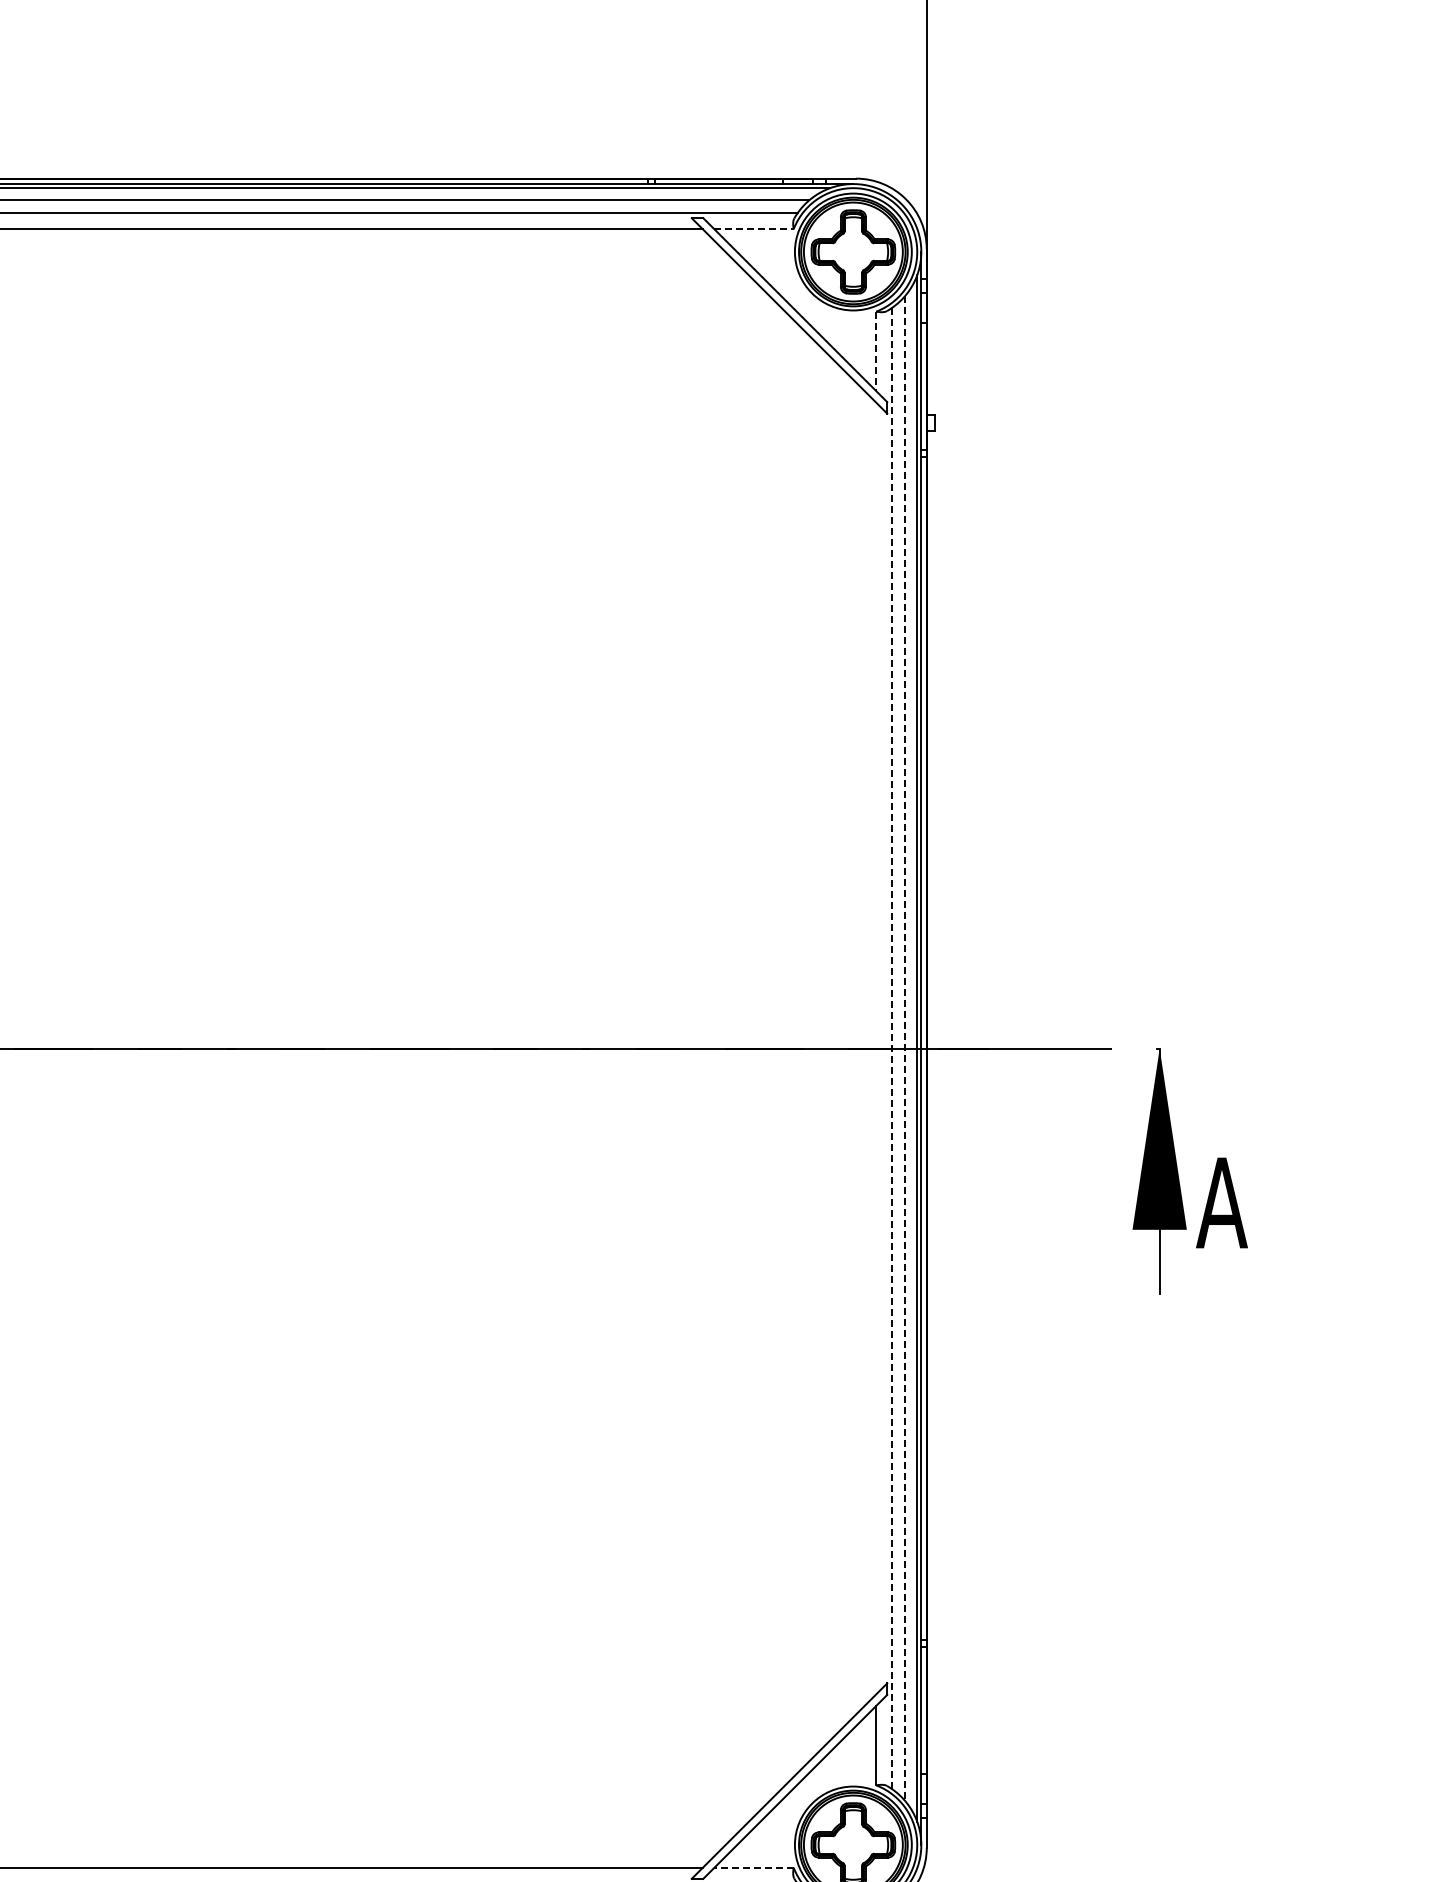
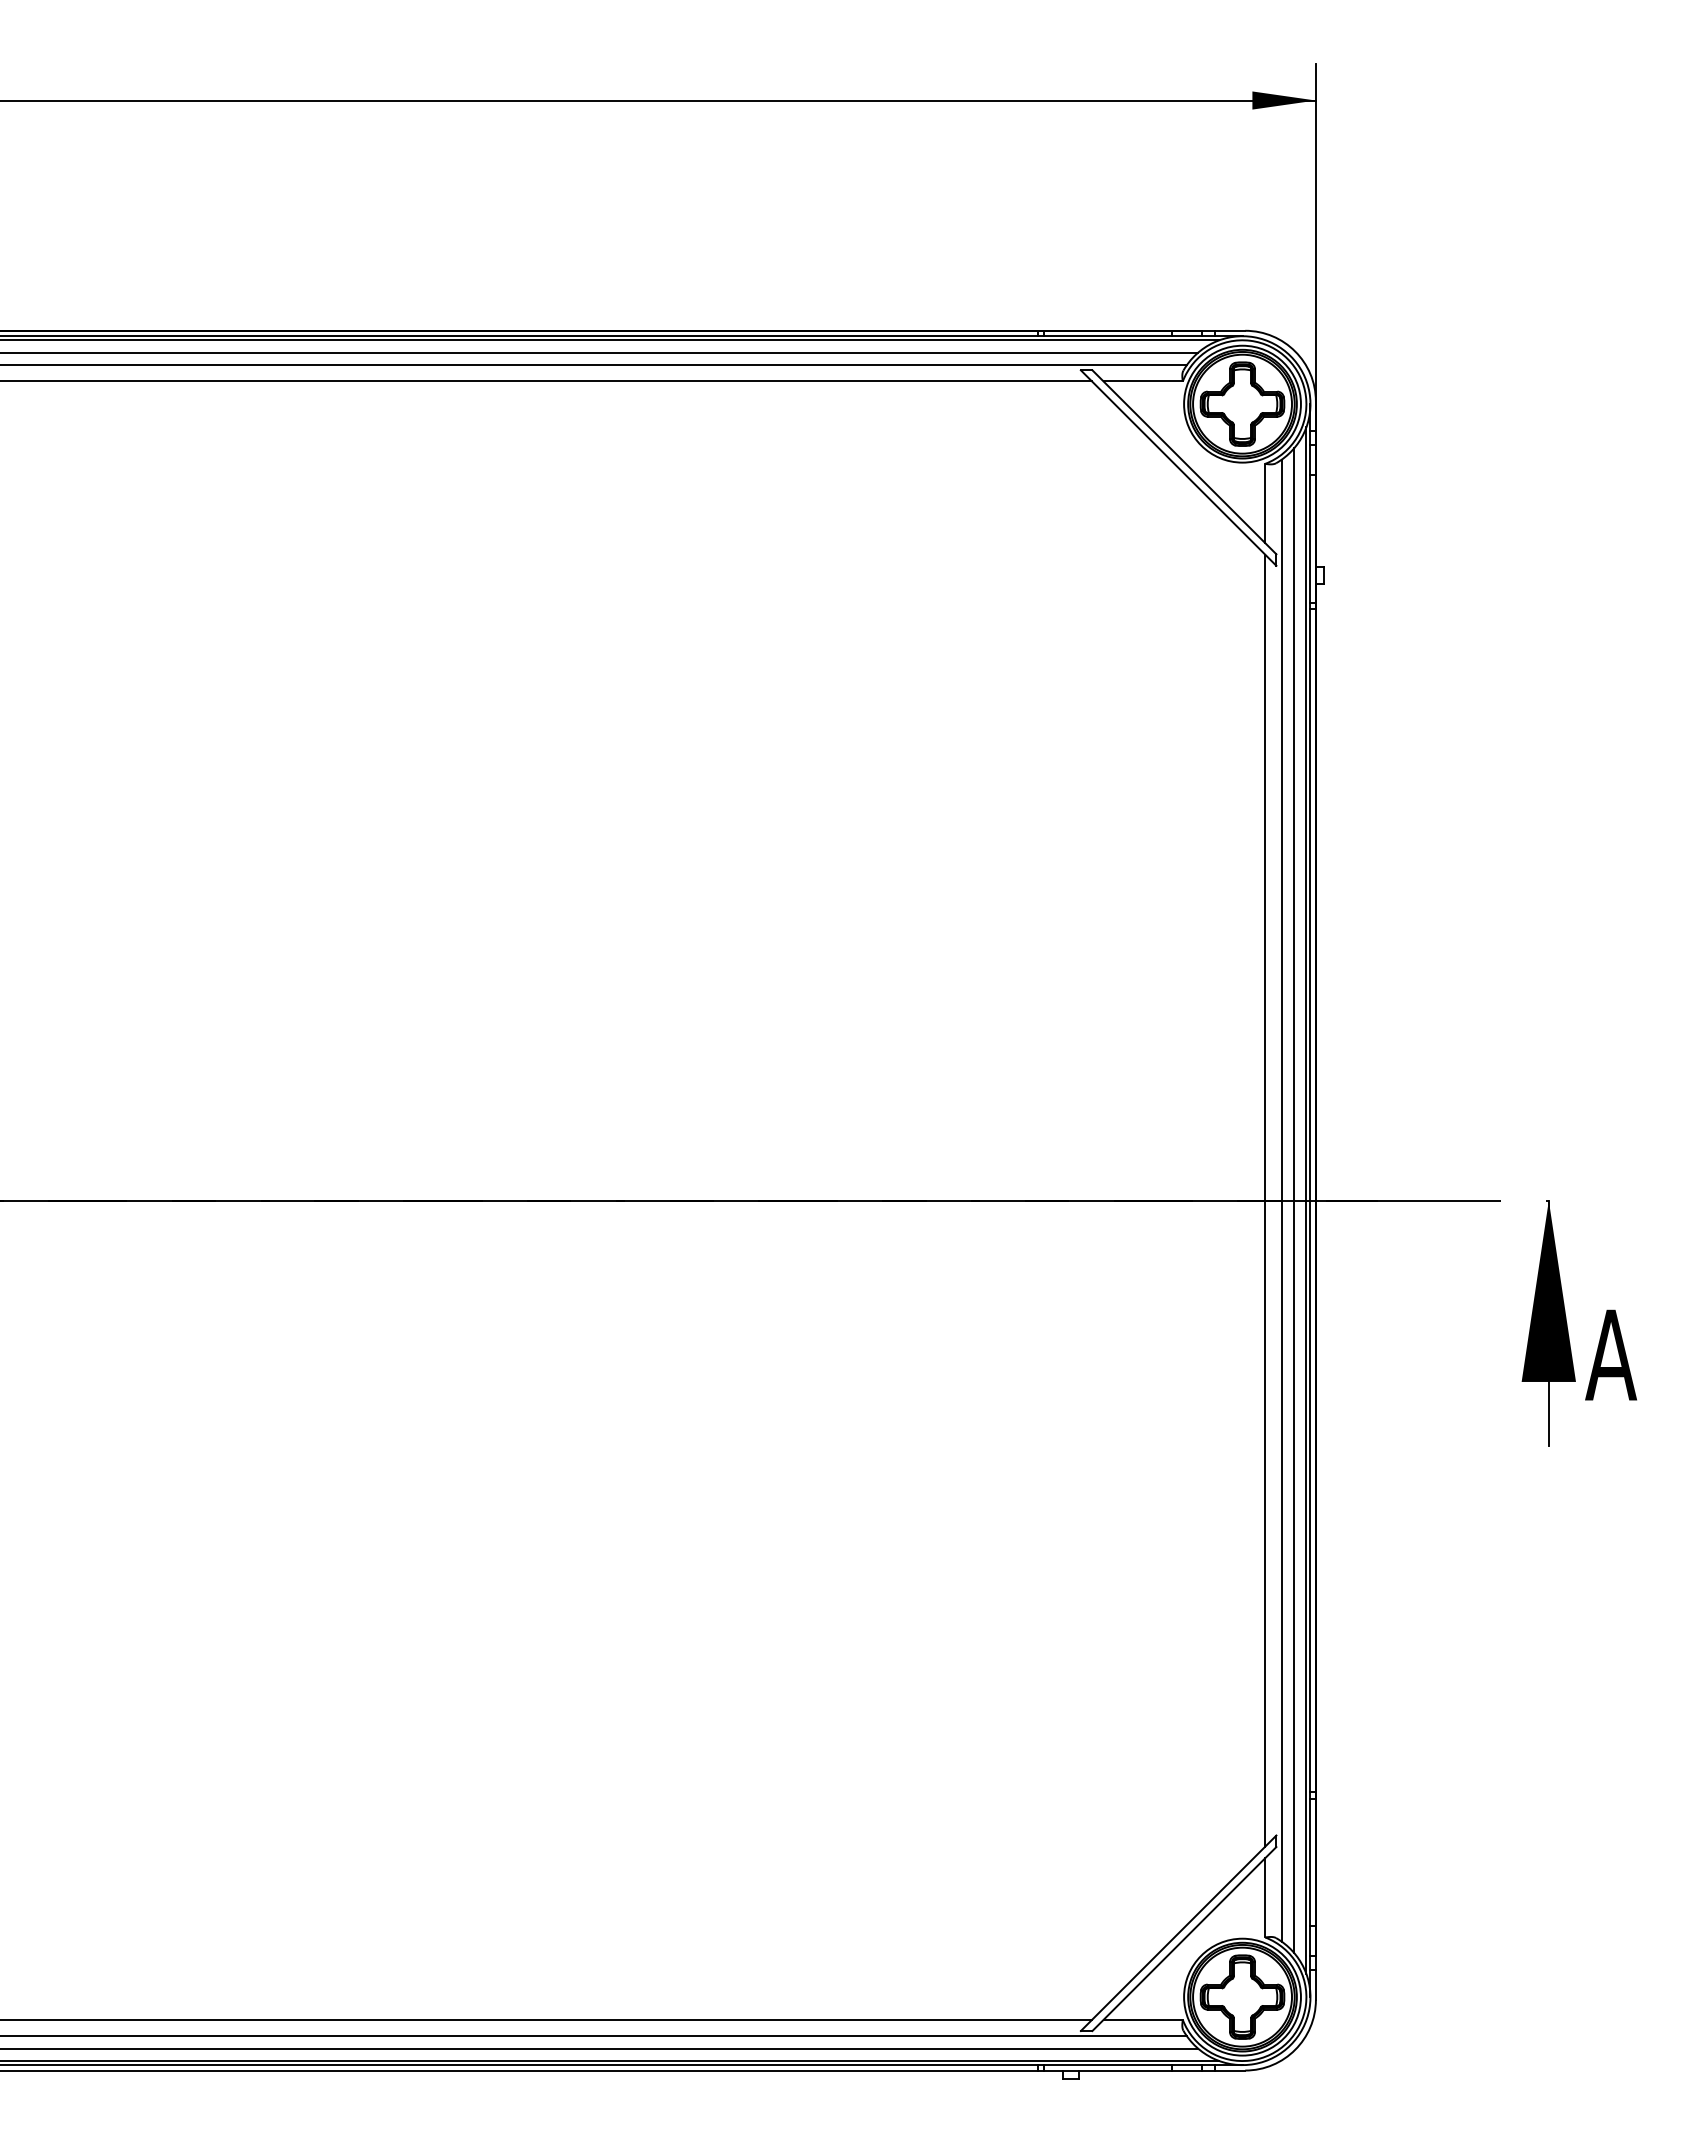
line: (754, 229) -> (1143, 381), dashed -> solid
line: (876, 351) -> (1265, 503), dashed -> solid
line: (876, 1048) -> (1265, 1200), added
line: (892, 1048) -> (1281, 1200), dashed -> solid
line: (905, 1049) -> (1294, 1201), dashed -> solid
line: (754, 1867) -> (1143, 2019), dashed -> solid

